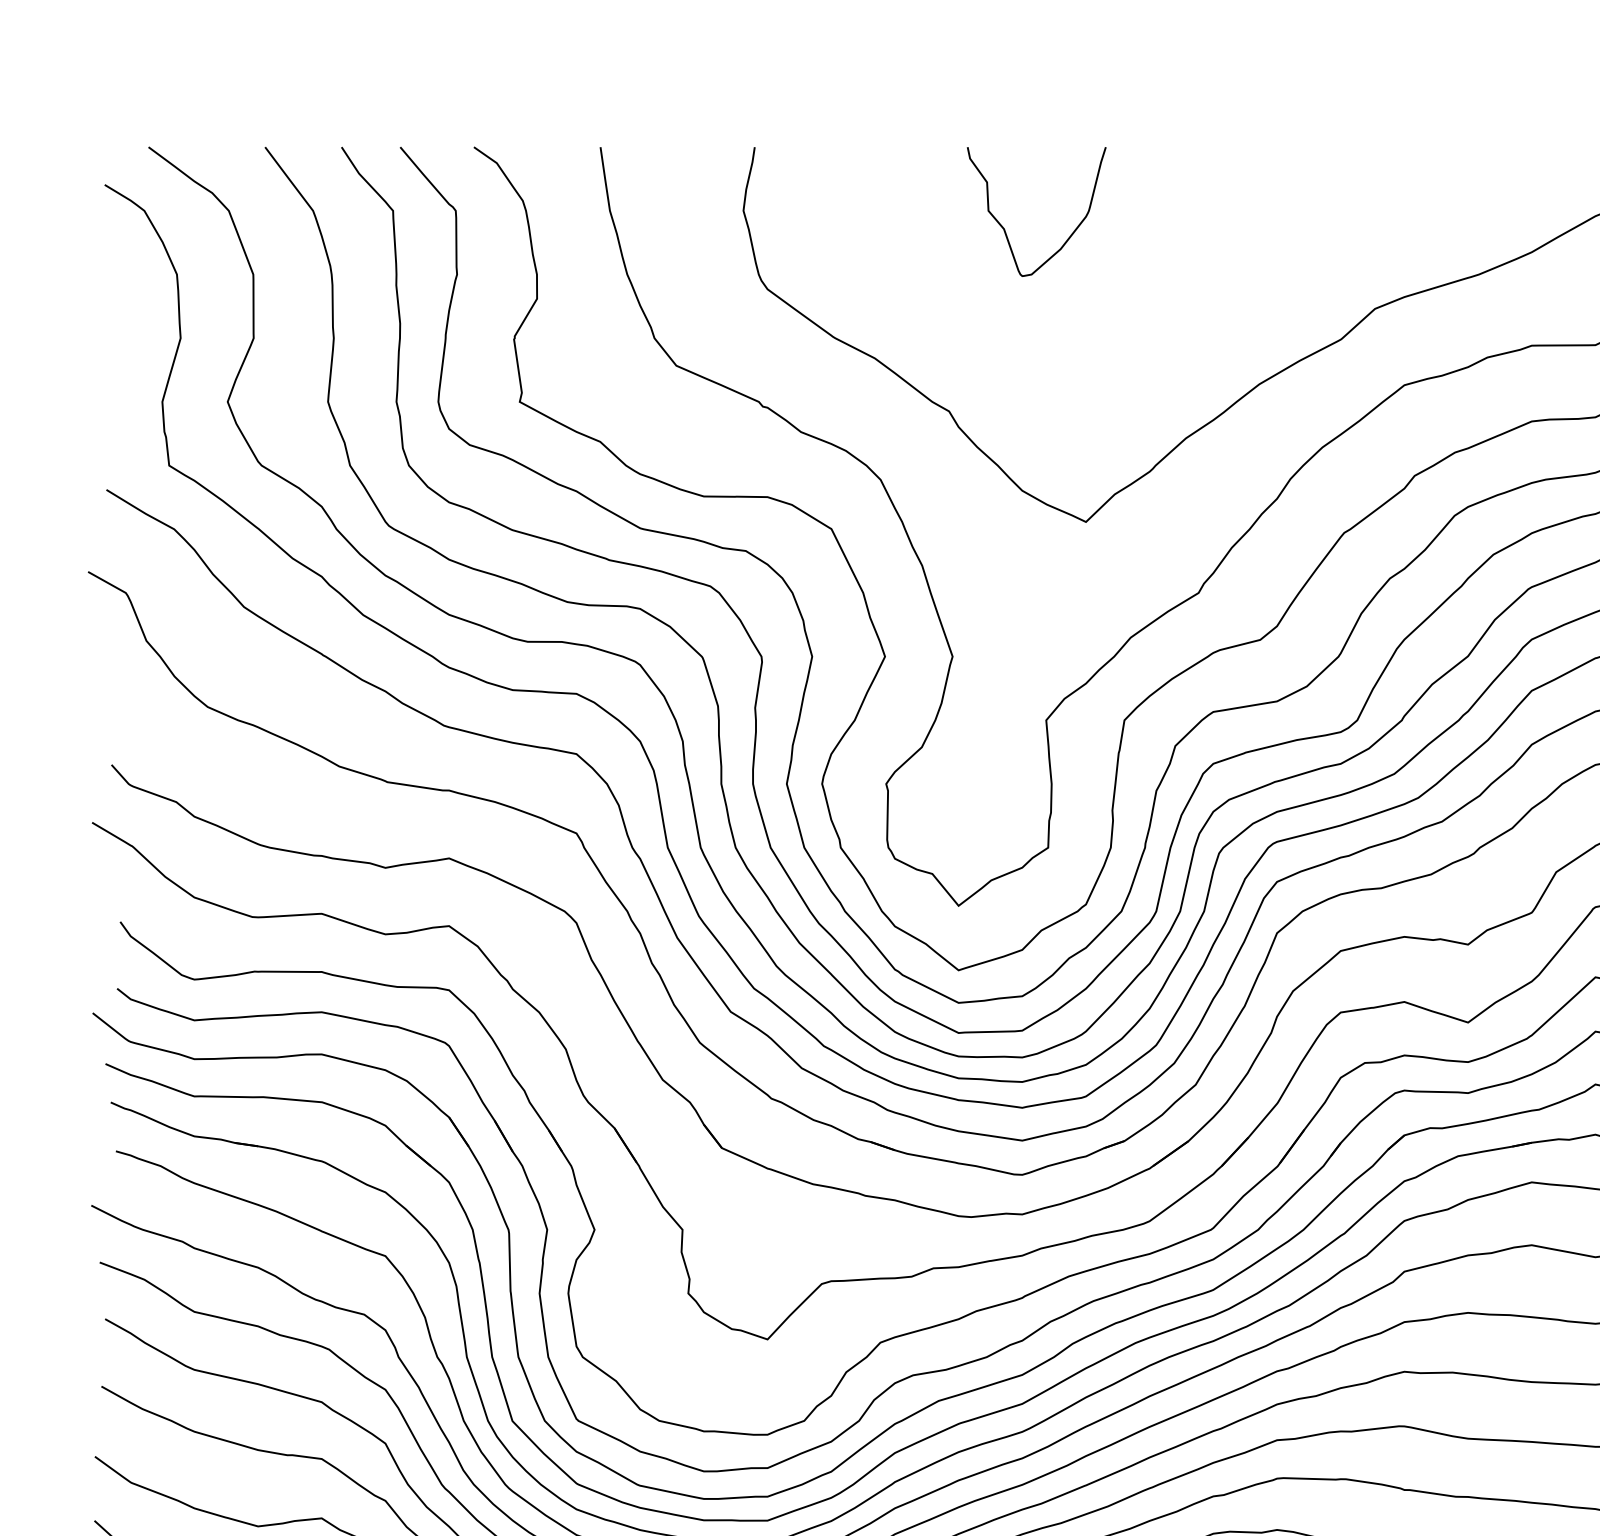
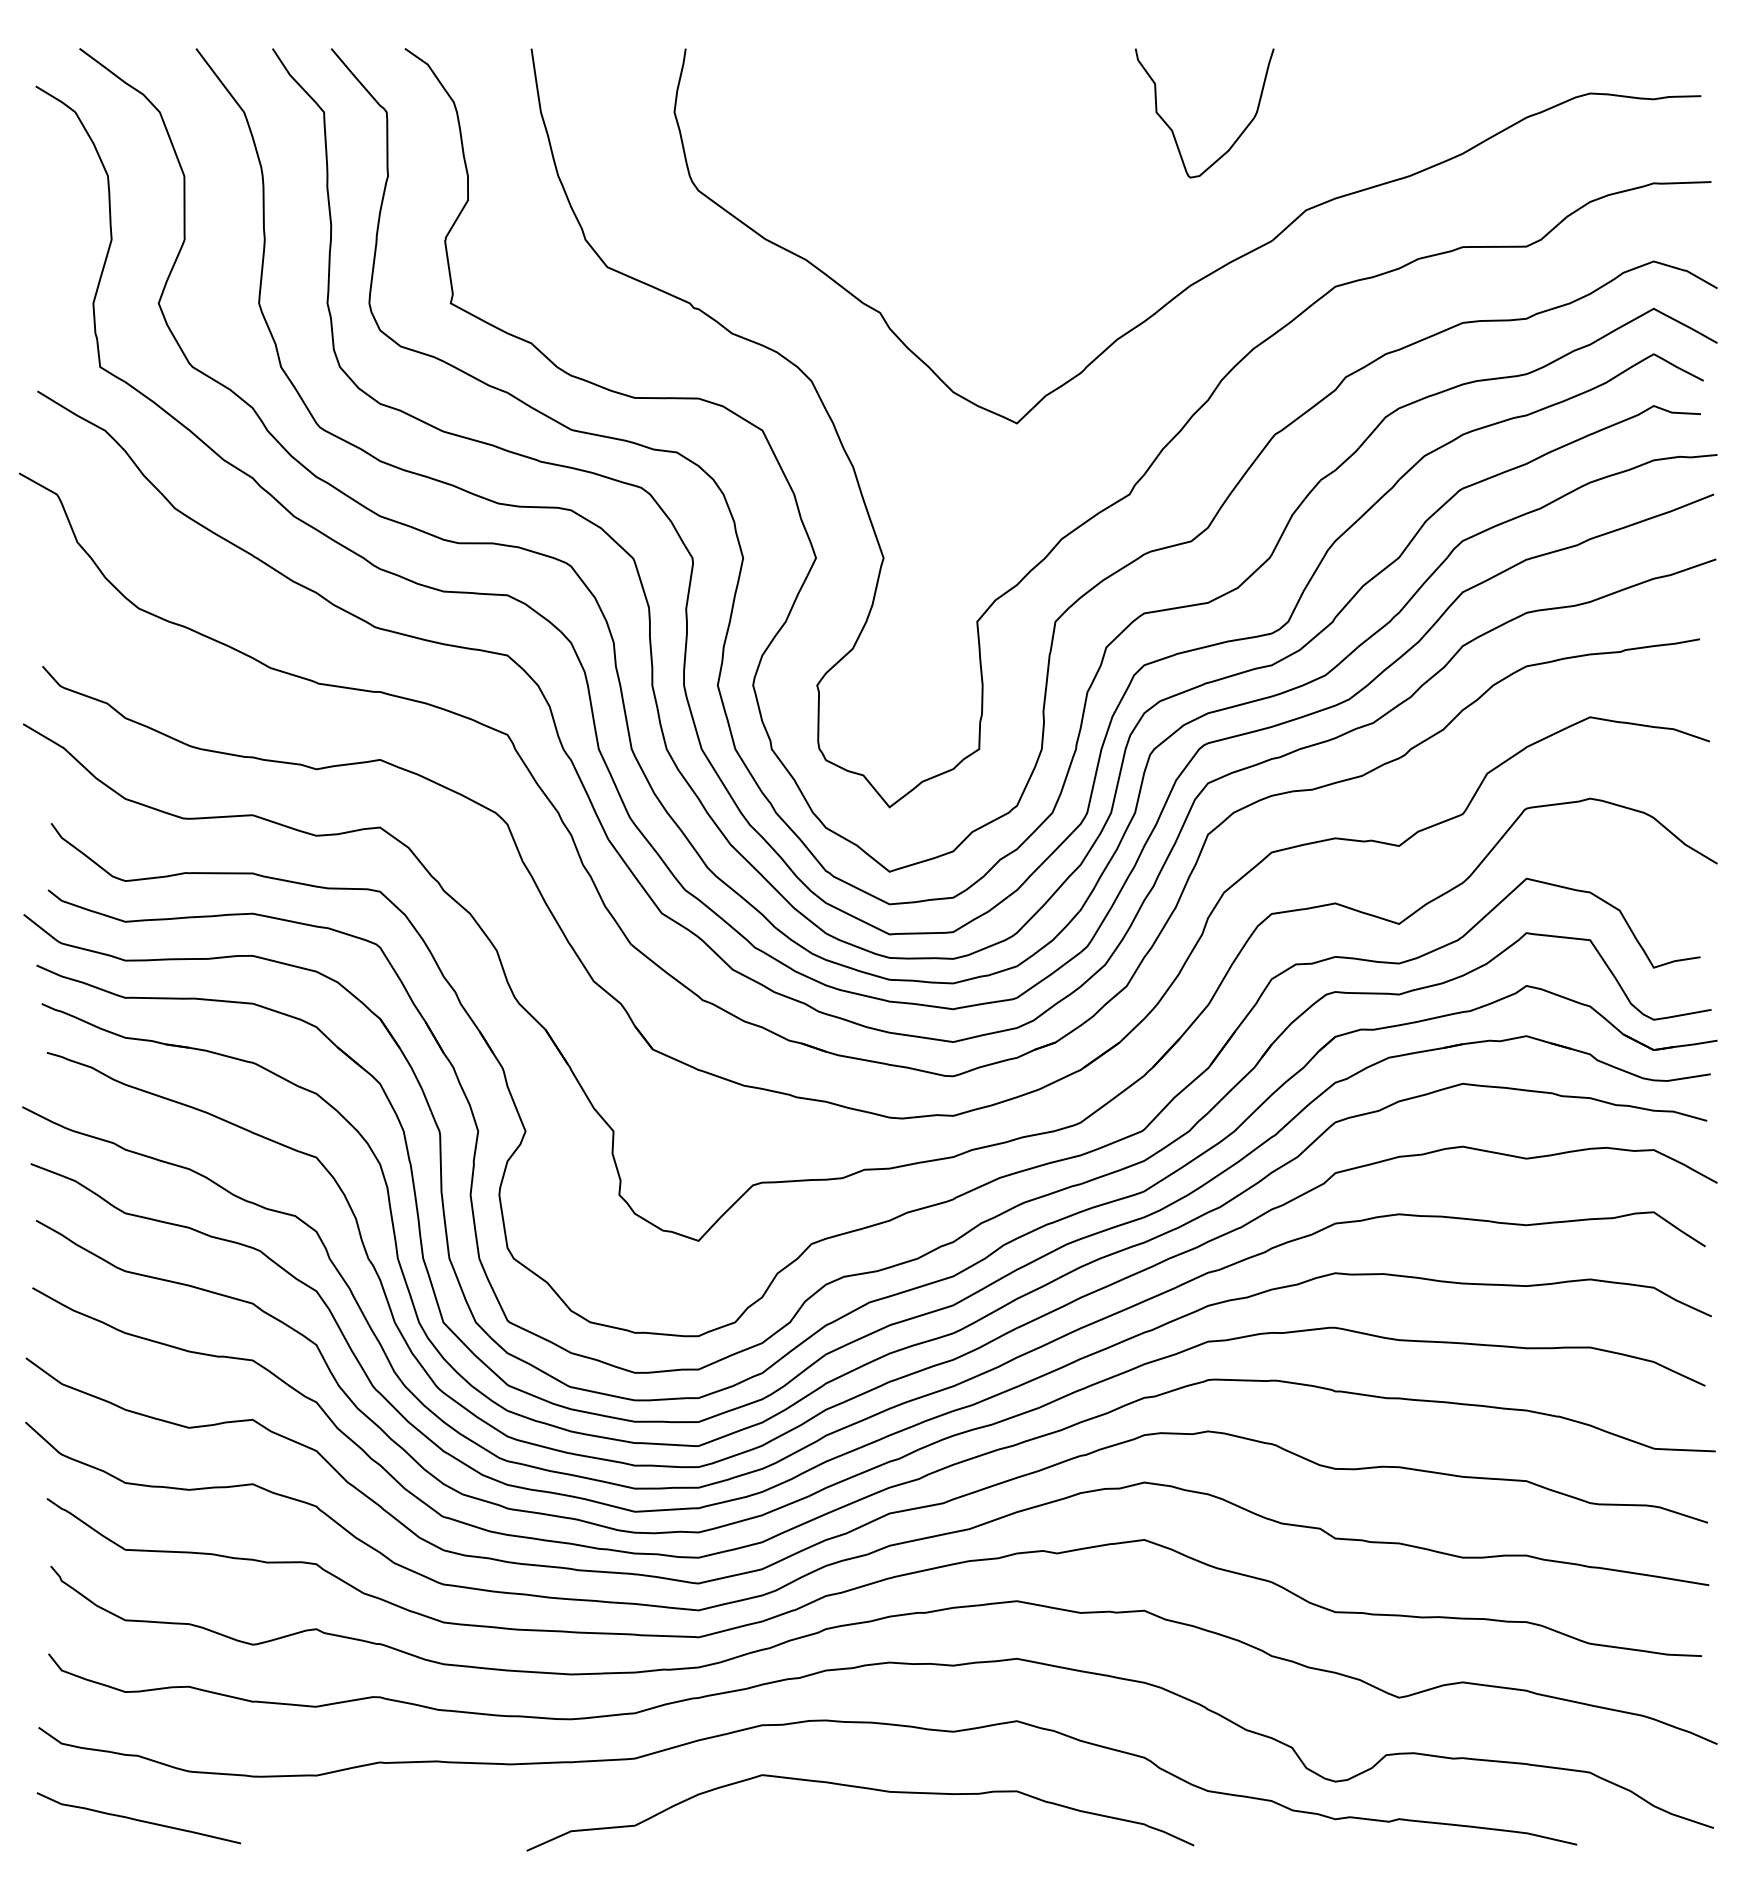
curve: (1004, 228) -> (1172, 129), moved

